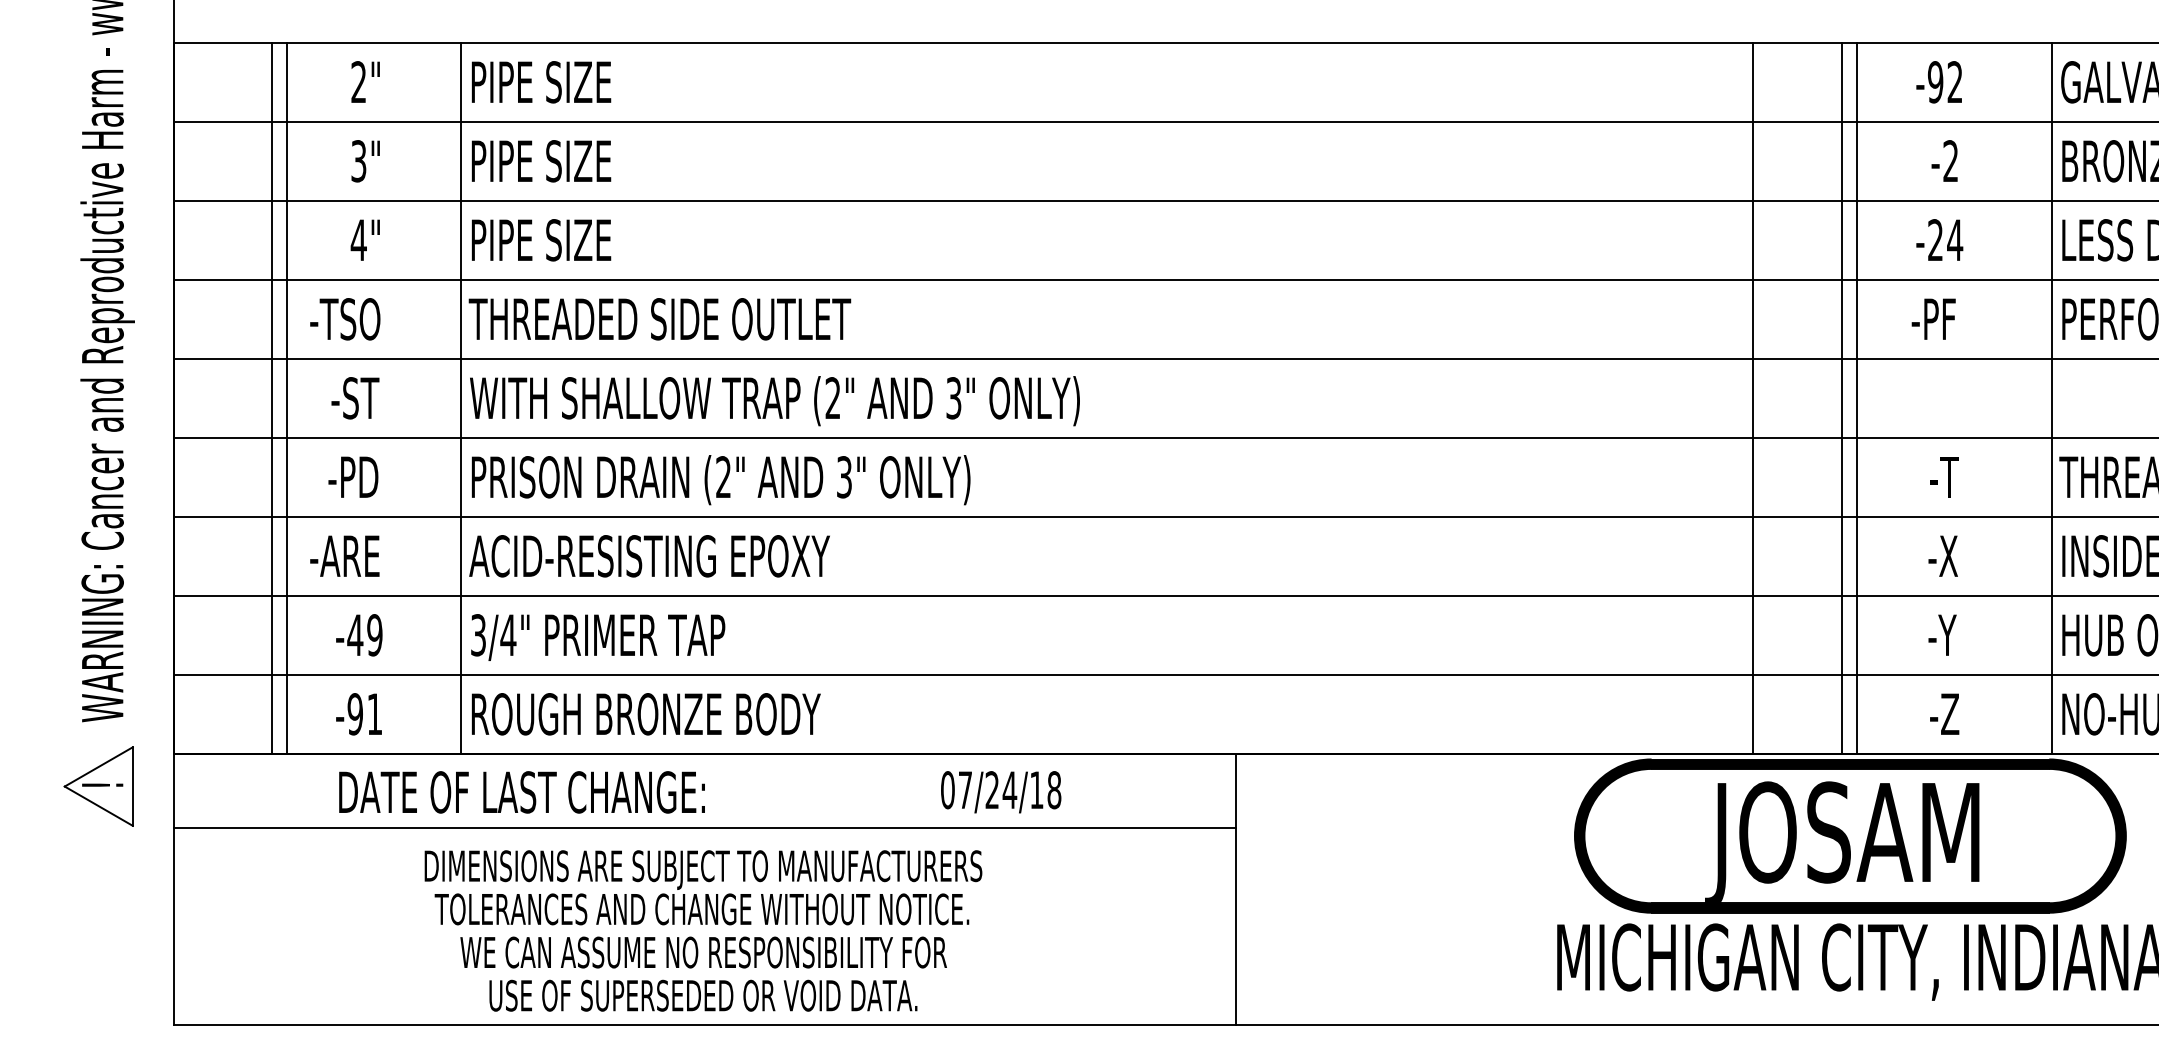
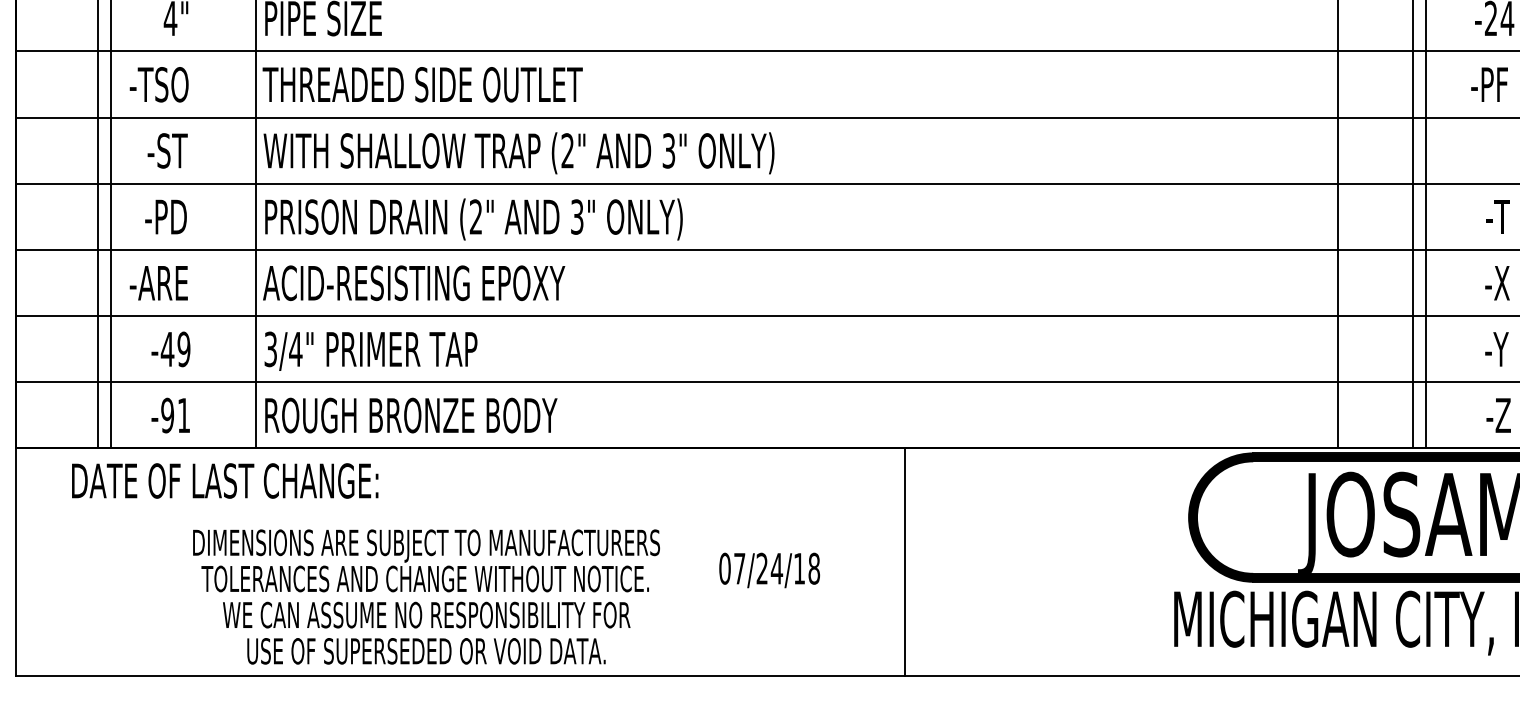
text: (521, 792) -> (224, 481), moved
text: (1001, 792) -> (769, 570), moved
line: (704, 827) -> (460, 510), removed
text: (703, 930) -> (426, 596), moved

